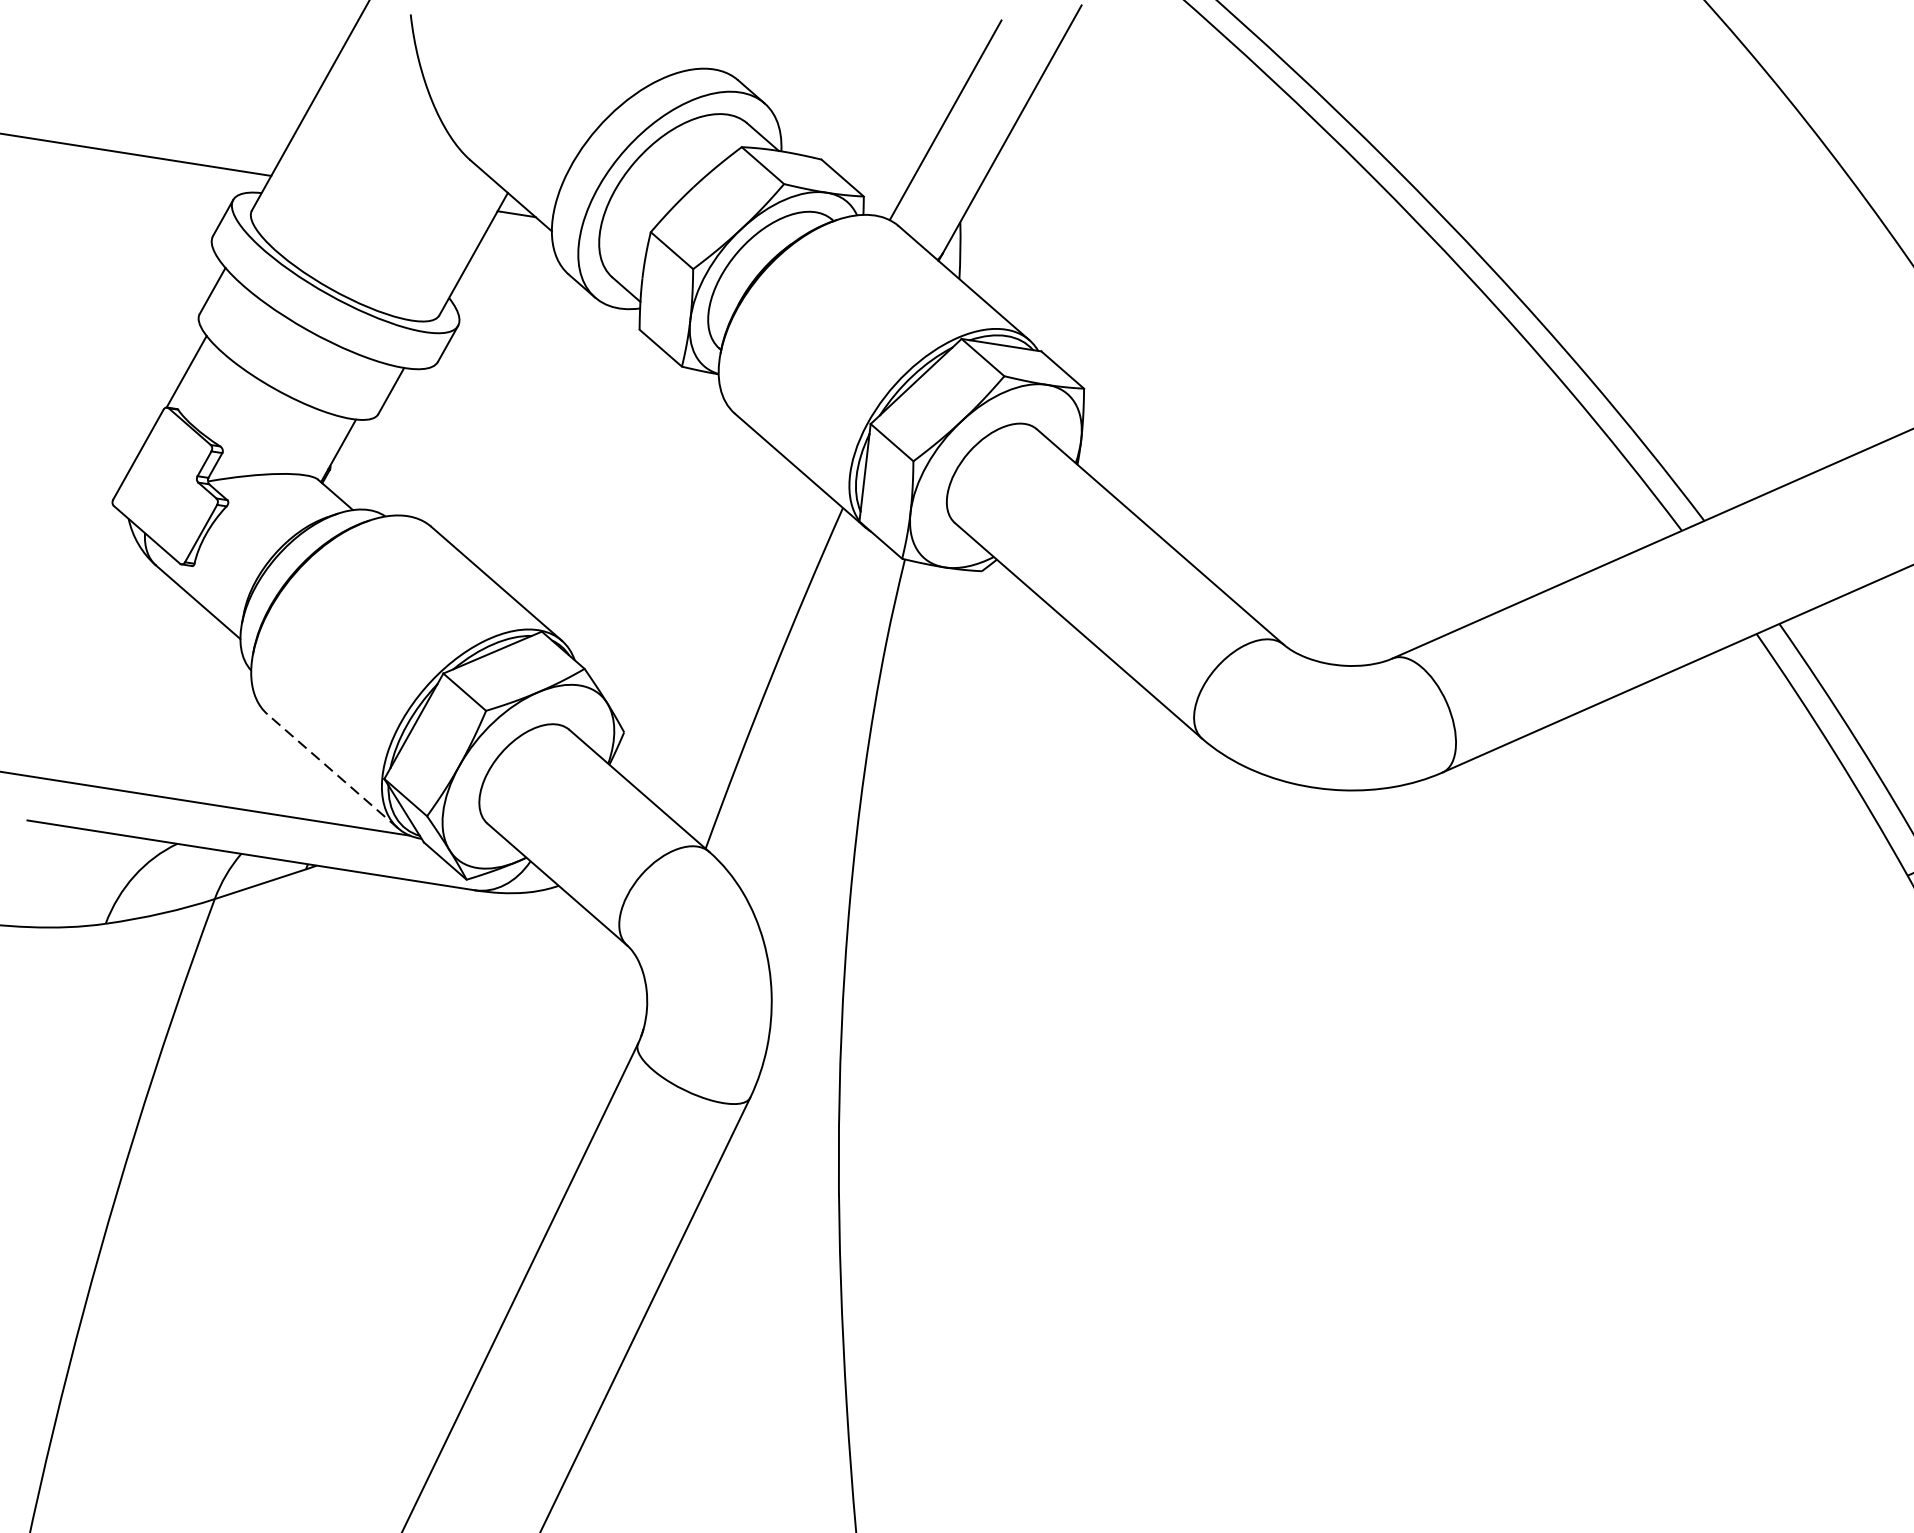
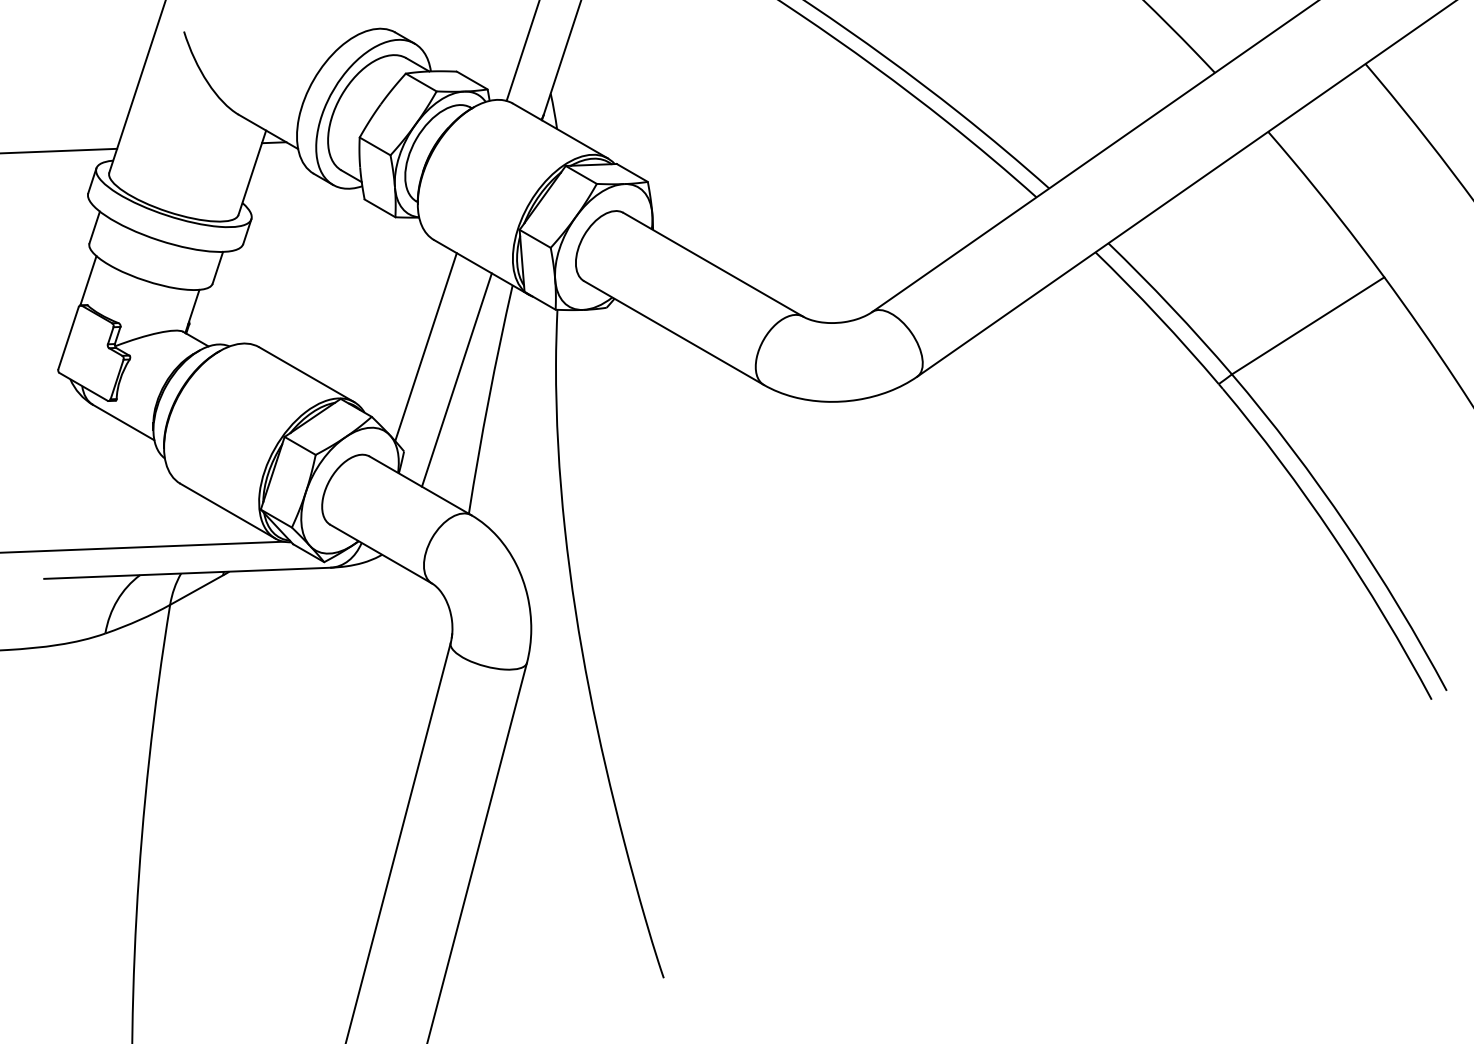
line: (688, 577) -> (425, 347), added
line: (727, 636) -> (456, 379), added
line: (332, 771) -> (227, 511), dashed -> solid

